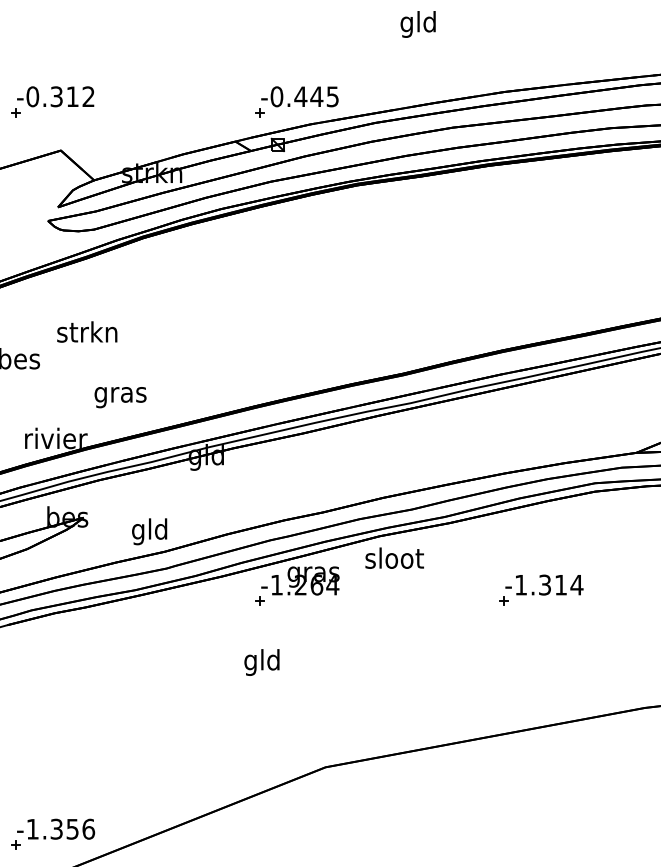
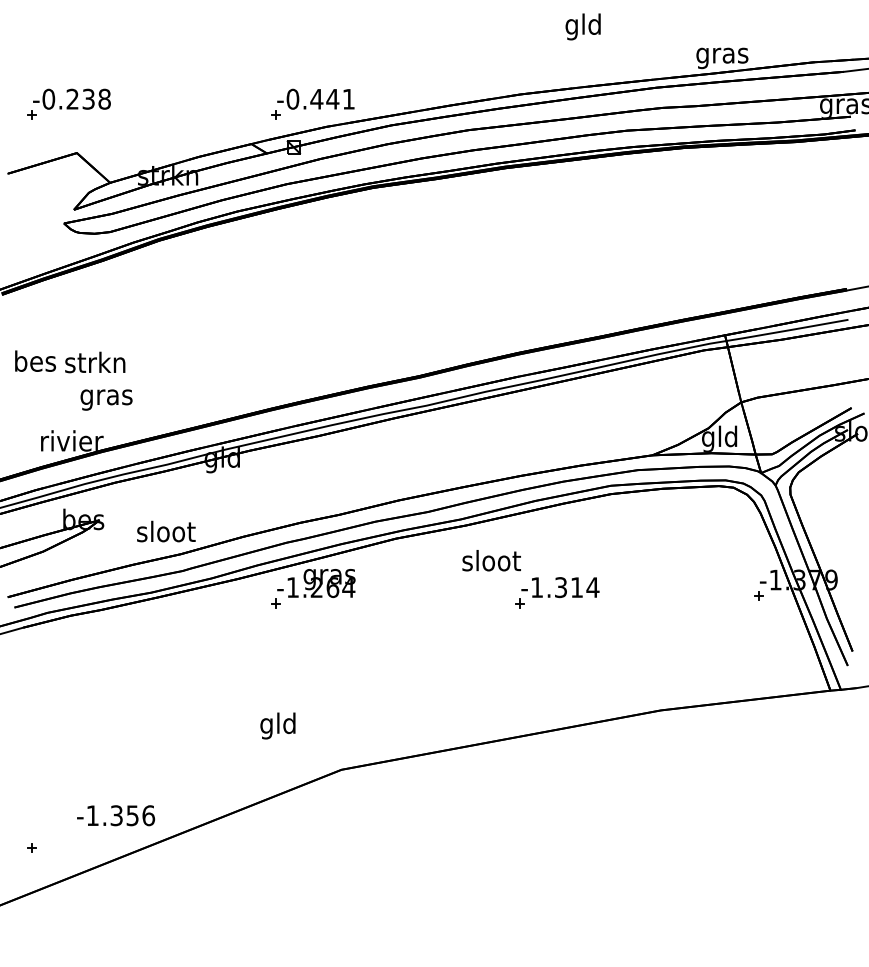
text: (417, 24) -> (582, 26), moved
text: (72, 96) -> (88, 98), -0.312 -> -0.238
text: (332, 97) -> (348, 99), -0.445 -> -0.441
text: (87, 332) -> (95, 362), moved
text: (120, 397) -> (106, 399), moved
text: (150, 531) -> (166, 533), gld -> sloot
text: (394, 558) -> (491, 560), moved
text: (261, 662) -> (277, 725), moved
text: (56, 829) -> (116, 815), moved

